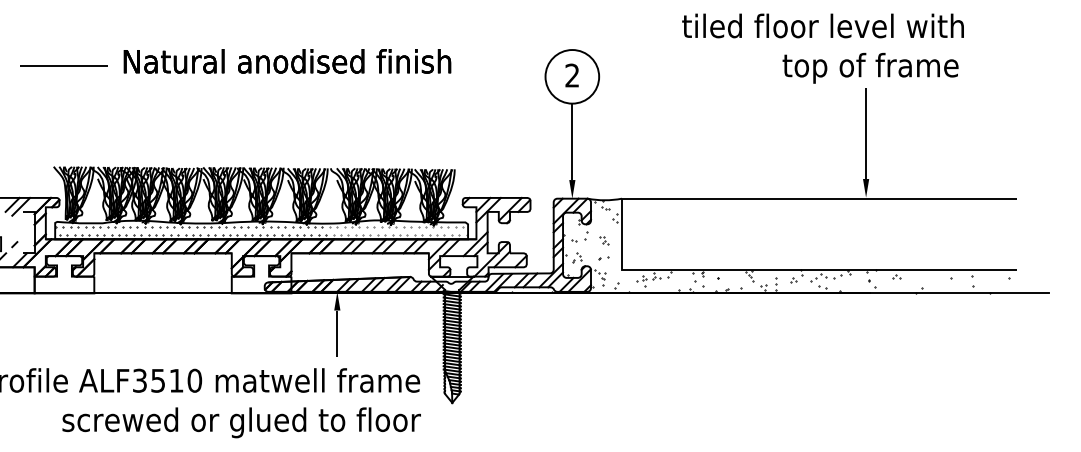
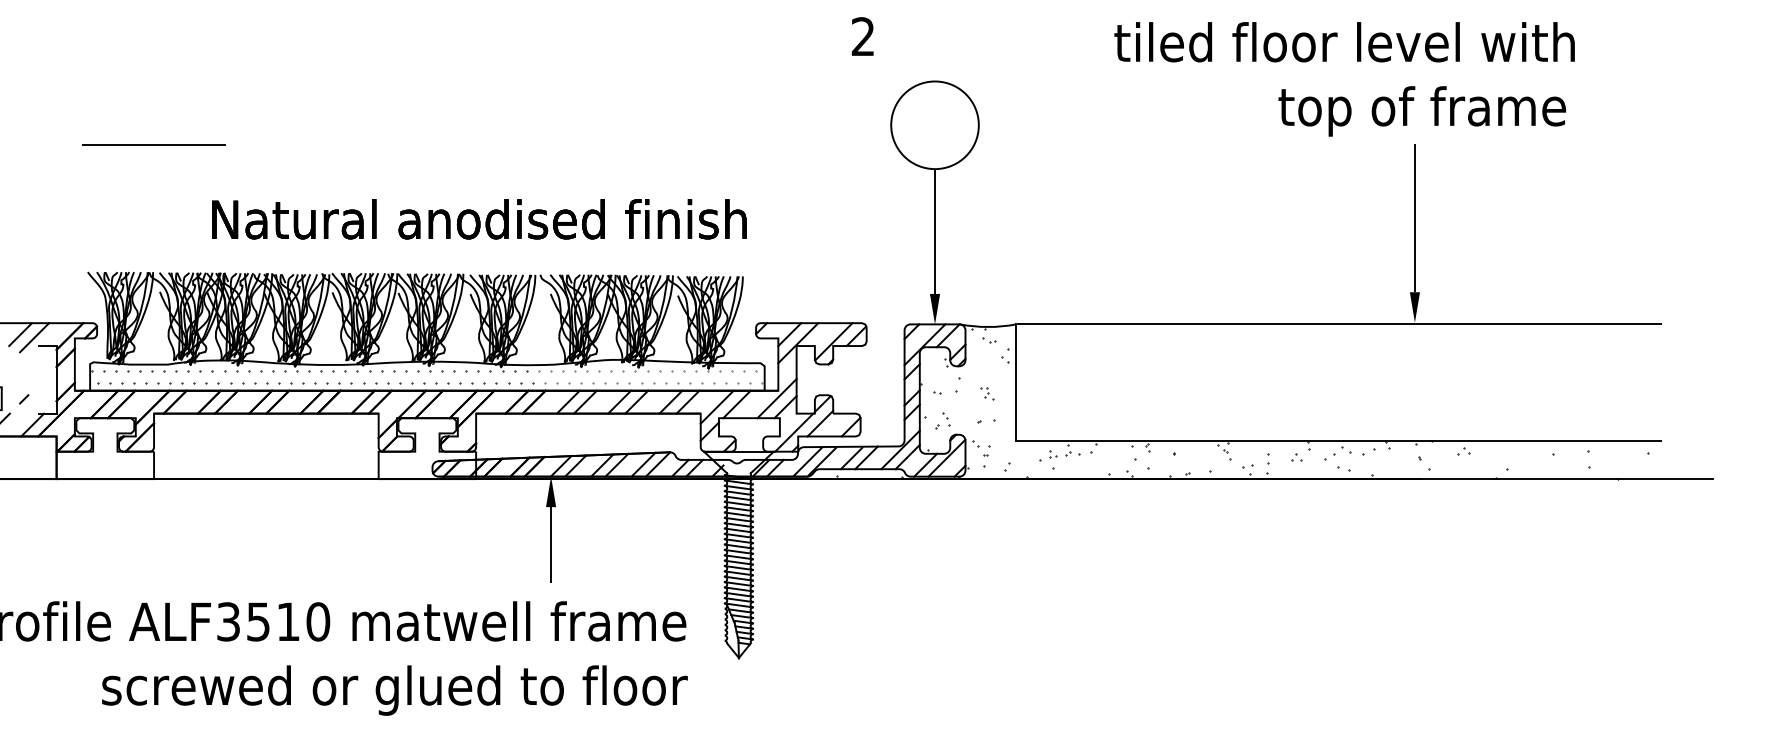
text: (287, 61) -> (479, 219), moved
line: (63, 65) -> (152, 144), moved
text: (571, 75) -> (861, 36), moved

